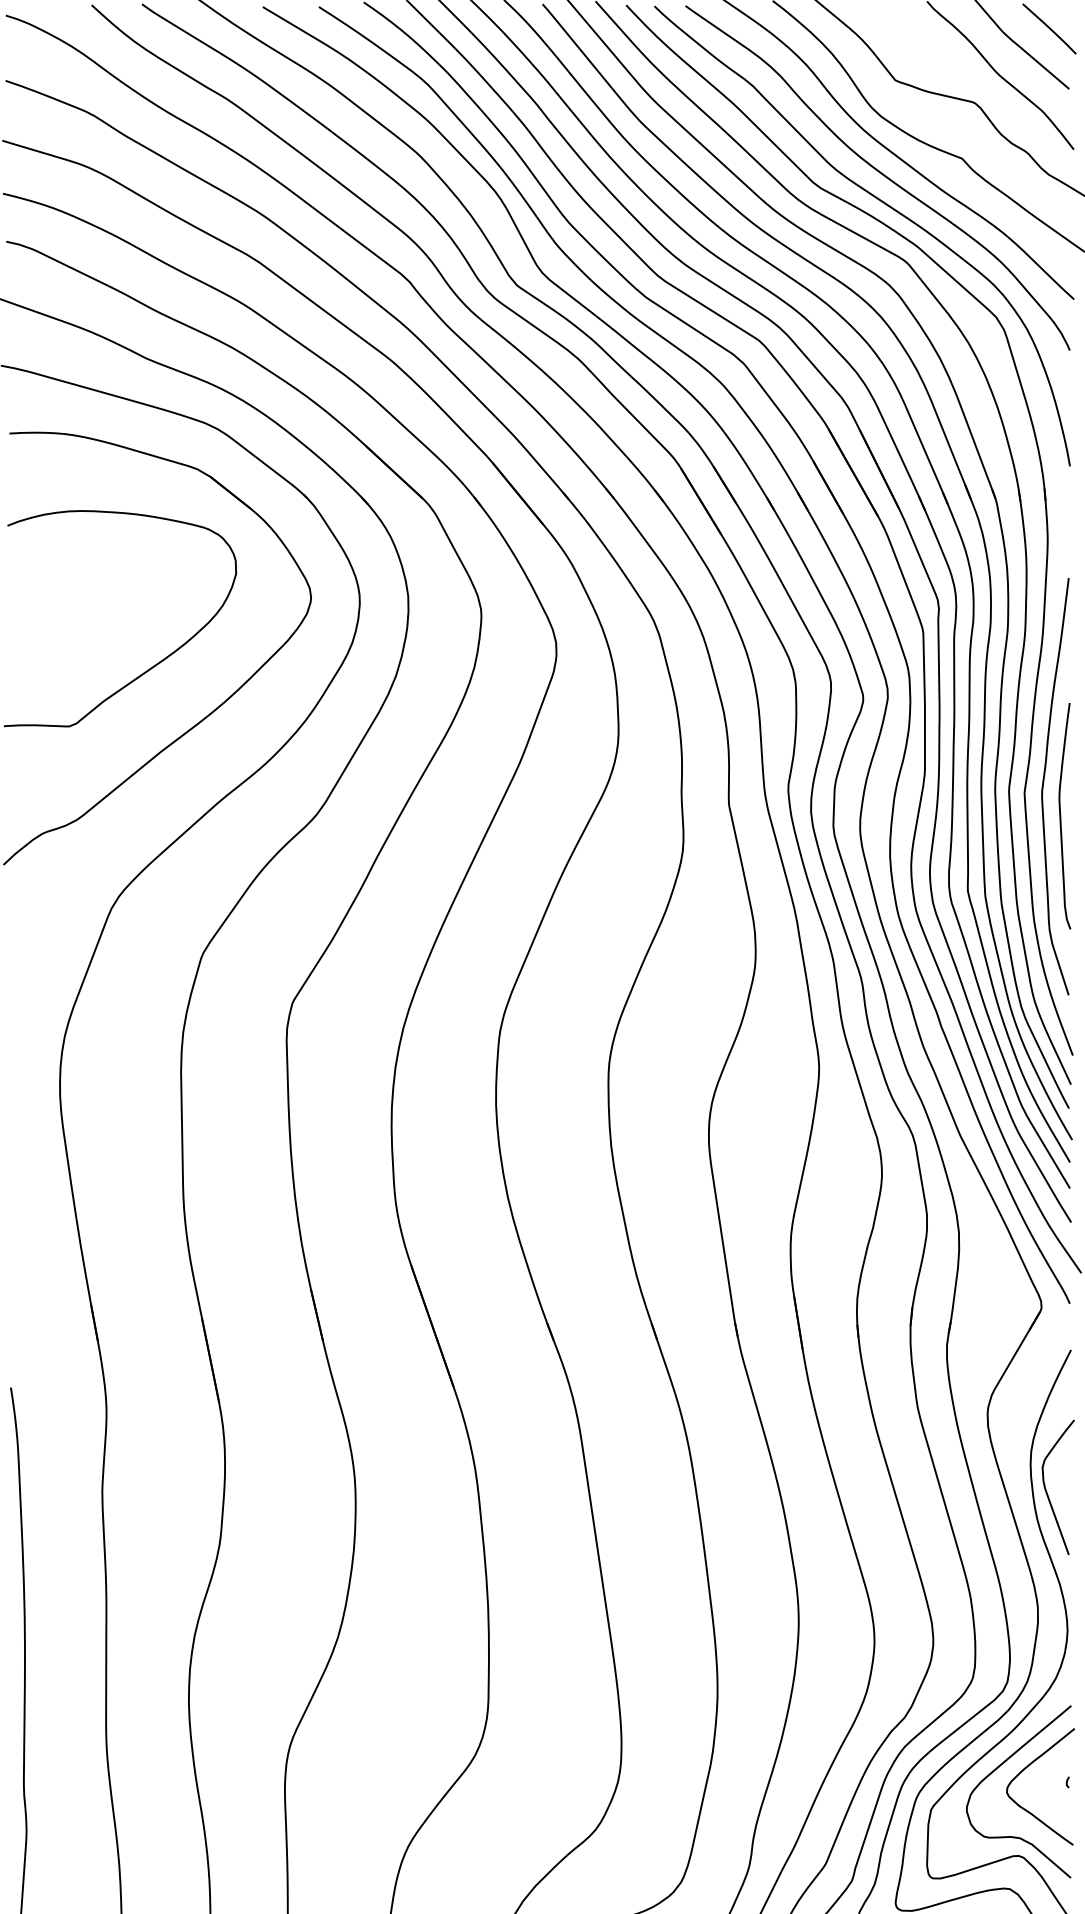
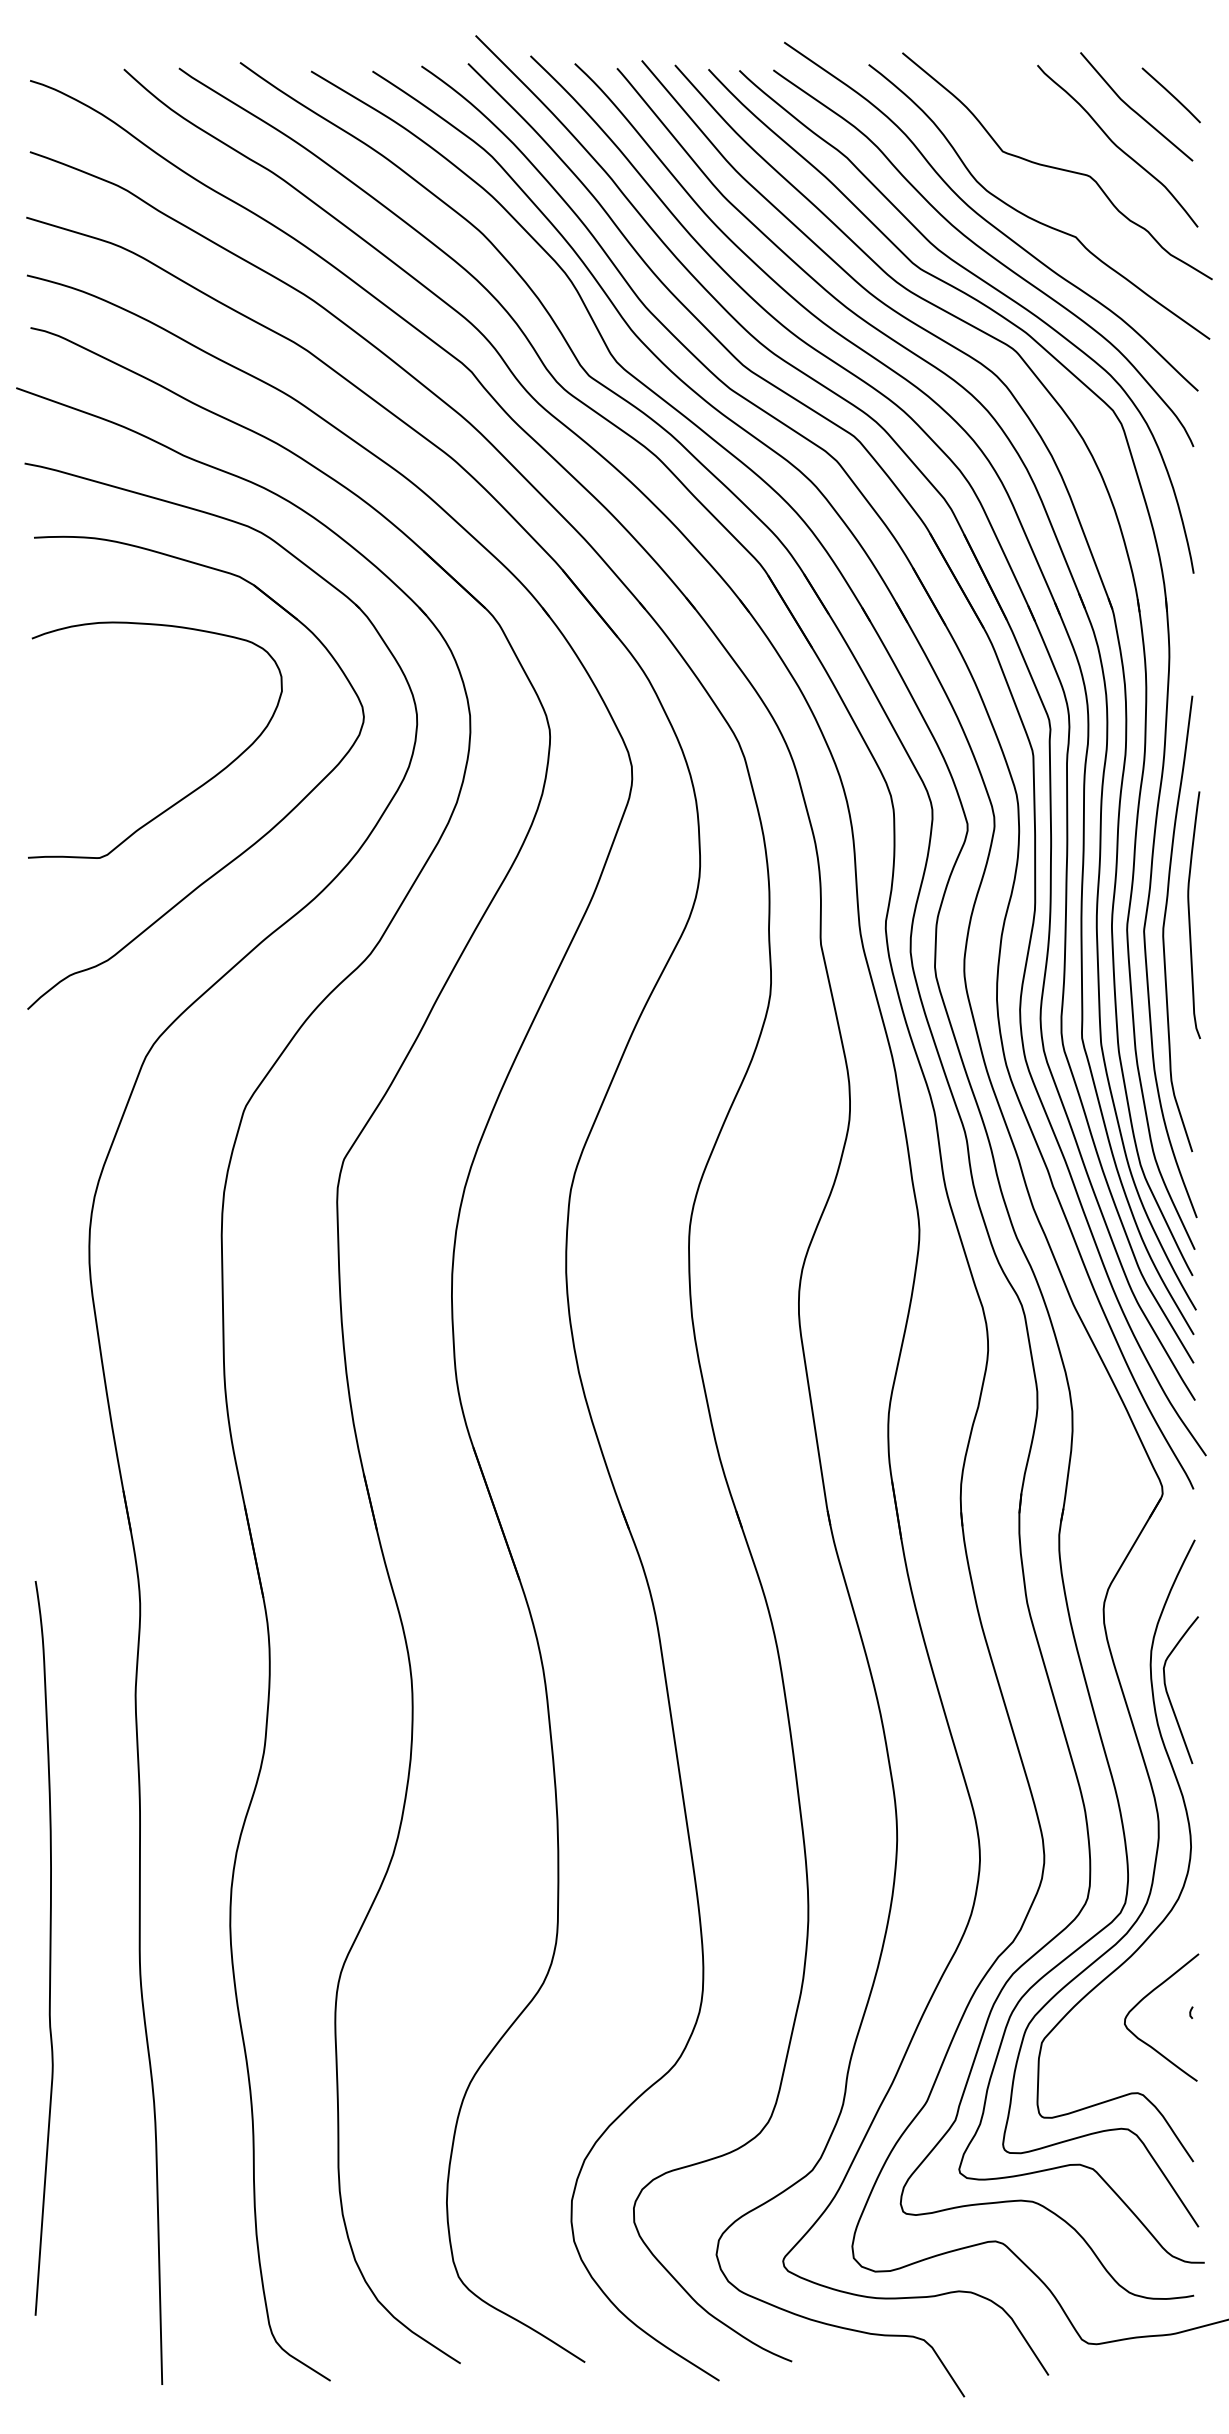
curve: (1061, 817) -> (1190, 916), moved
curve: (998, 1768) -> (1115, 1997), removed

